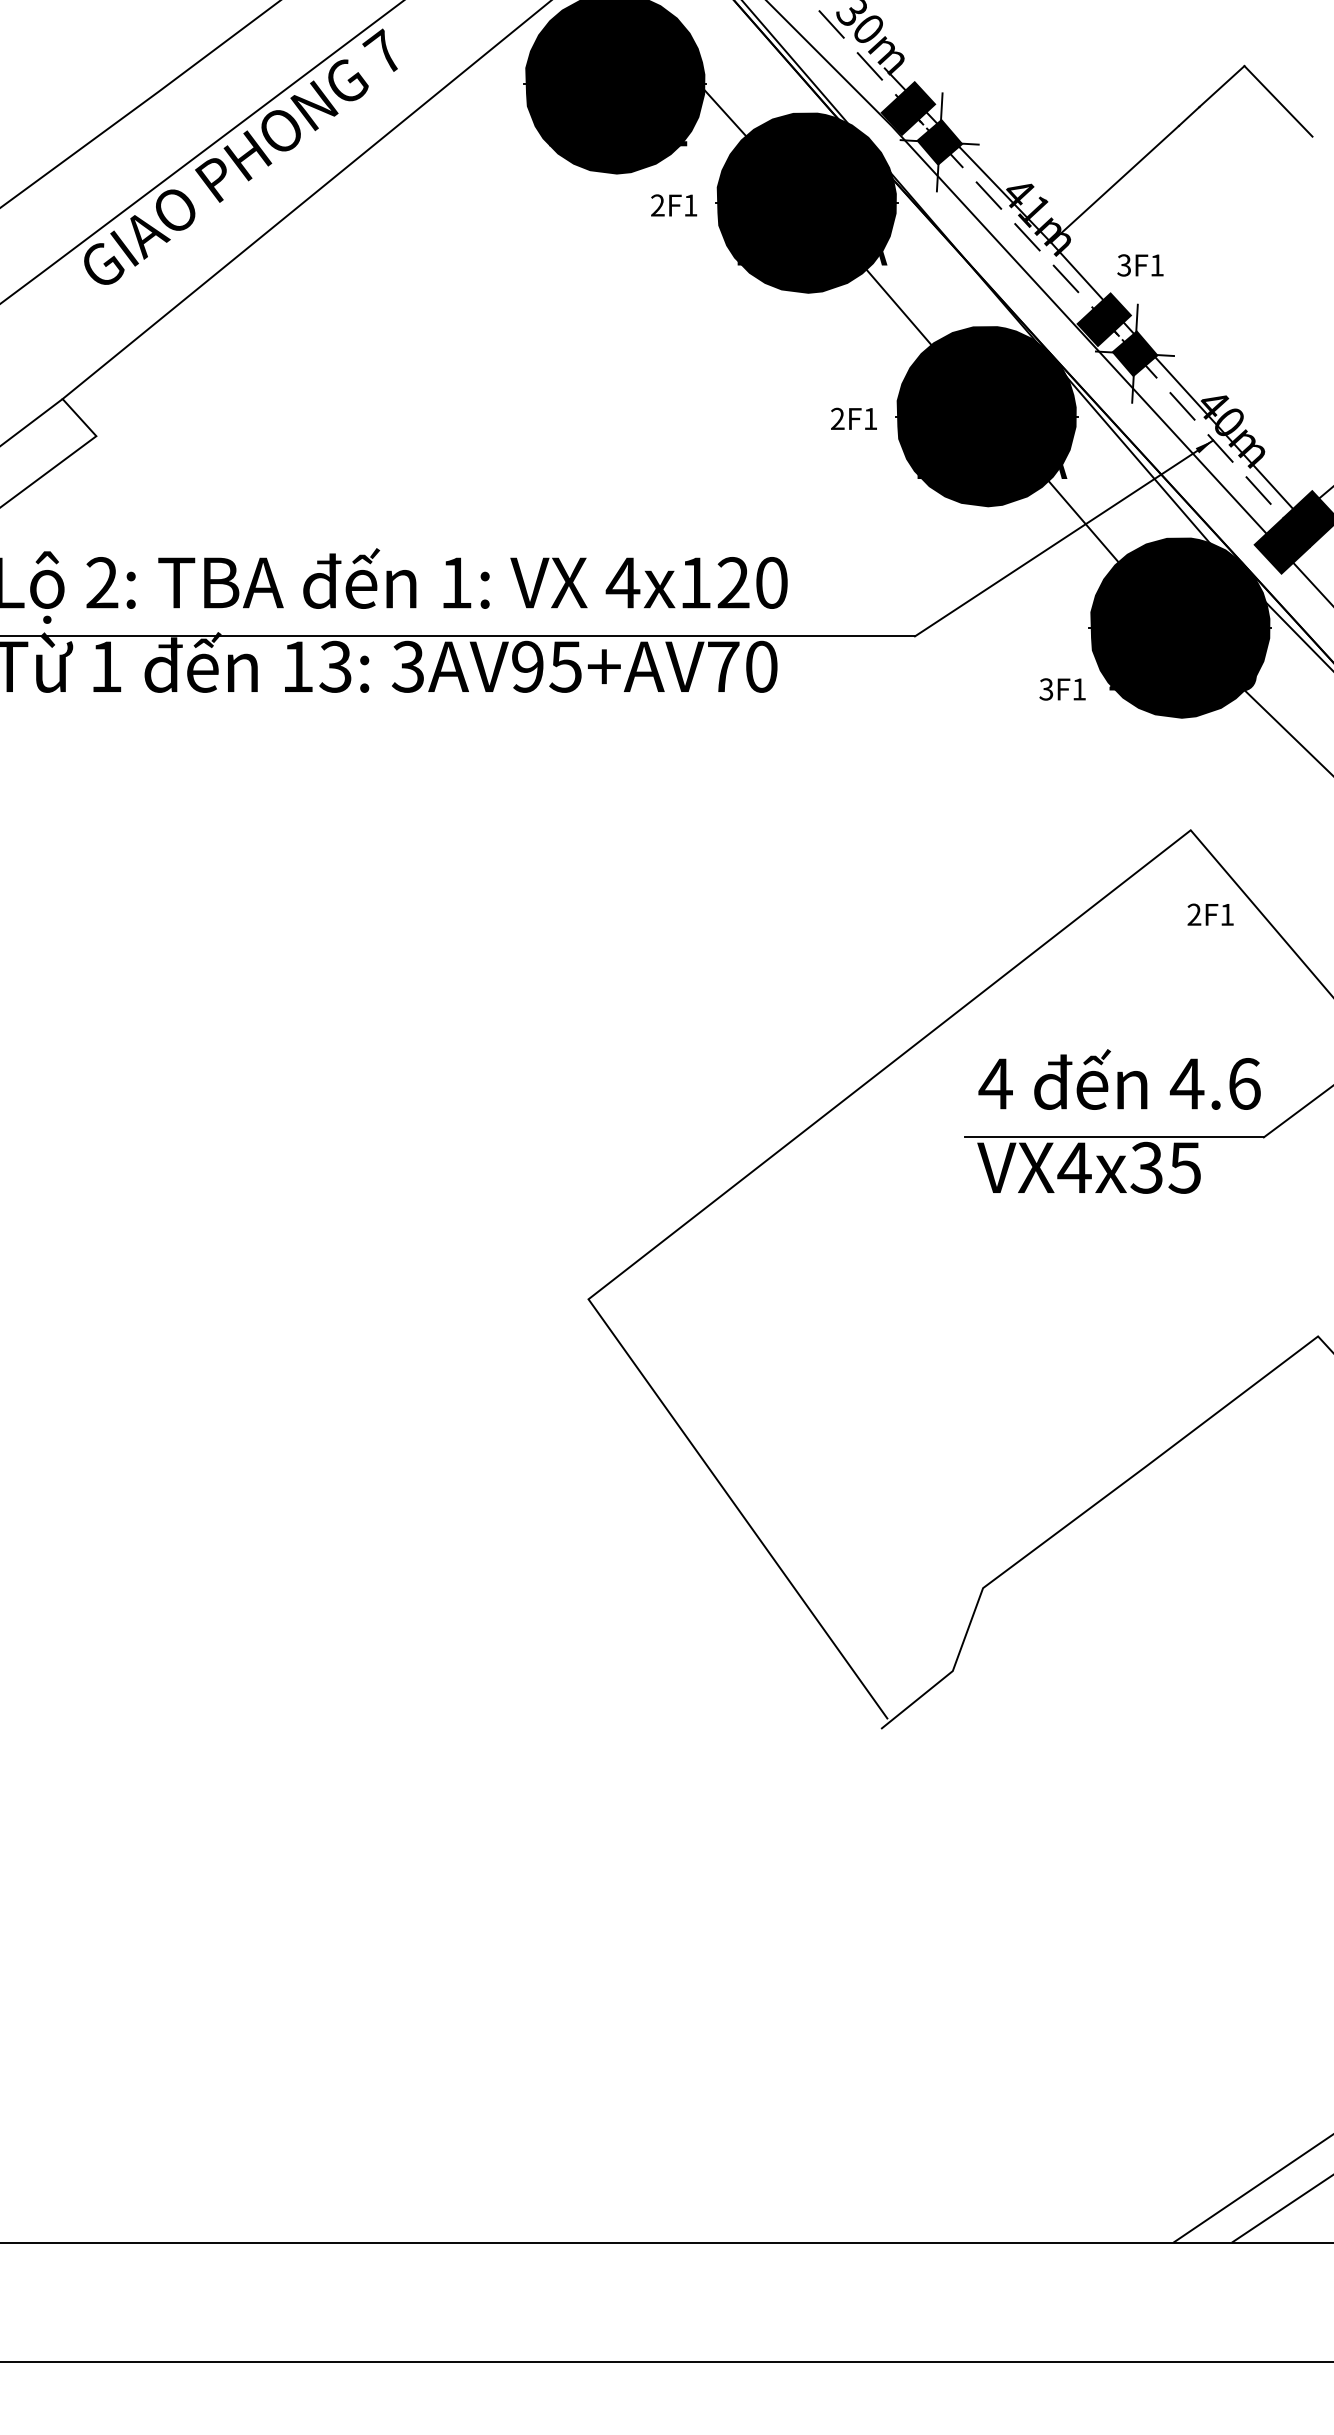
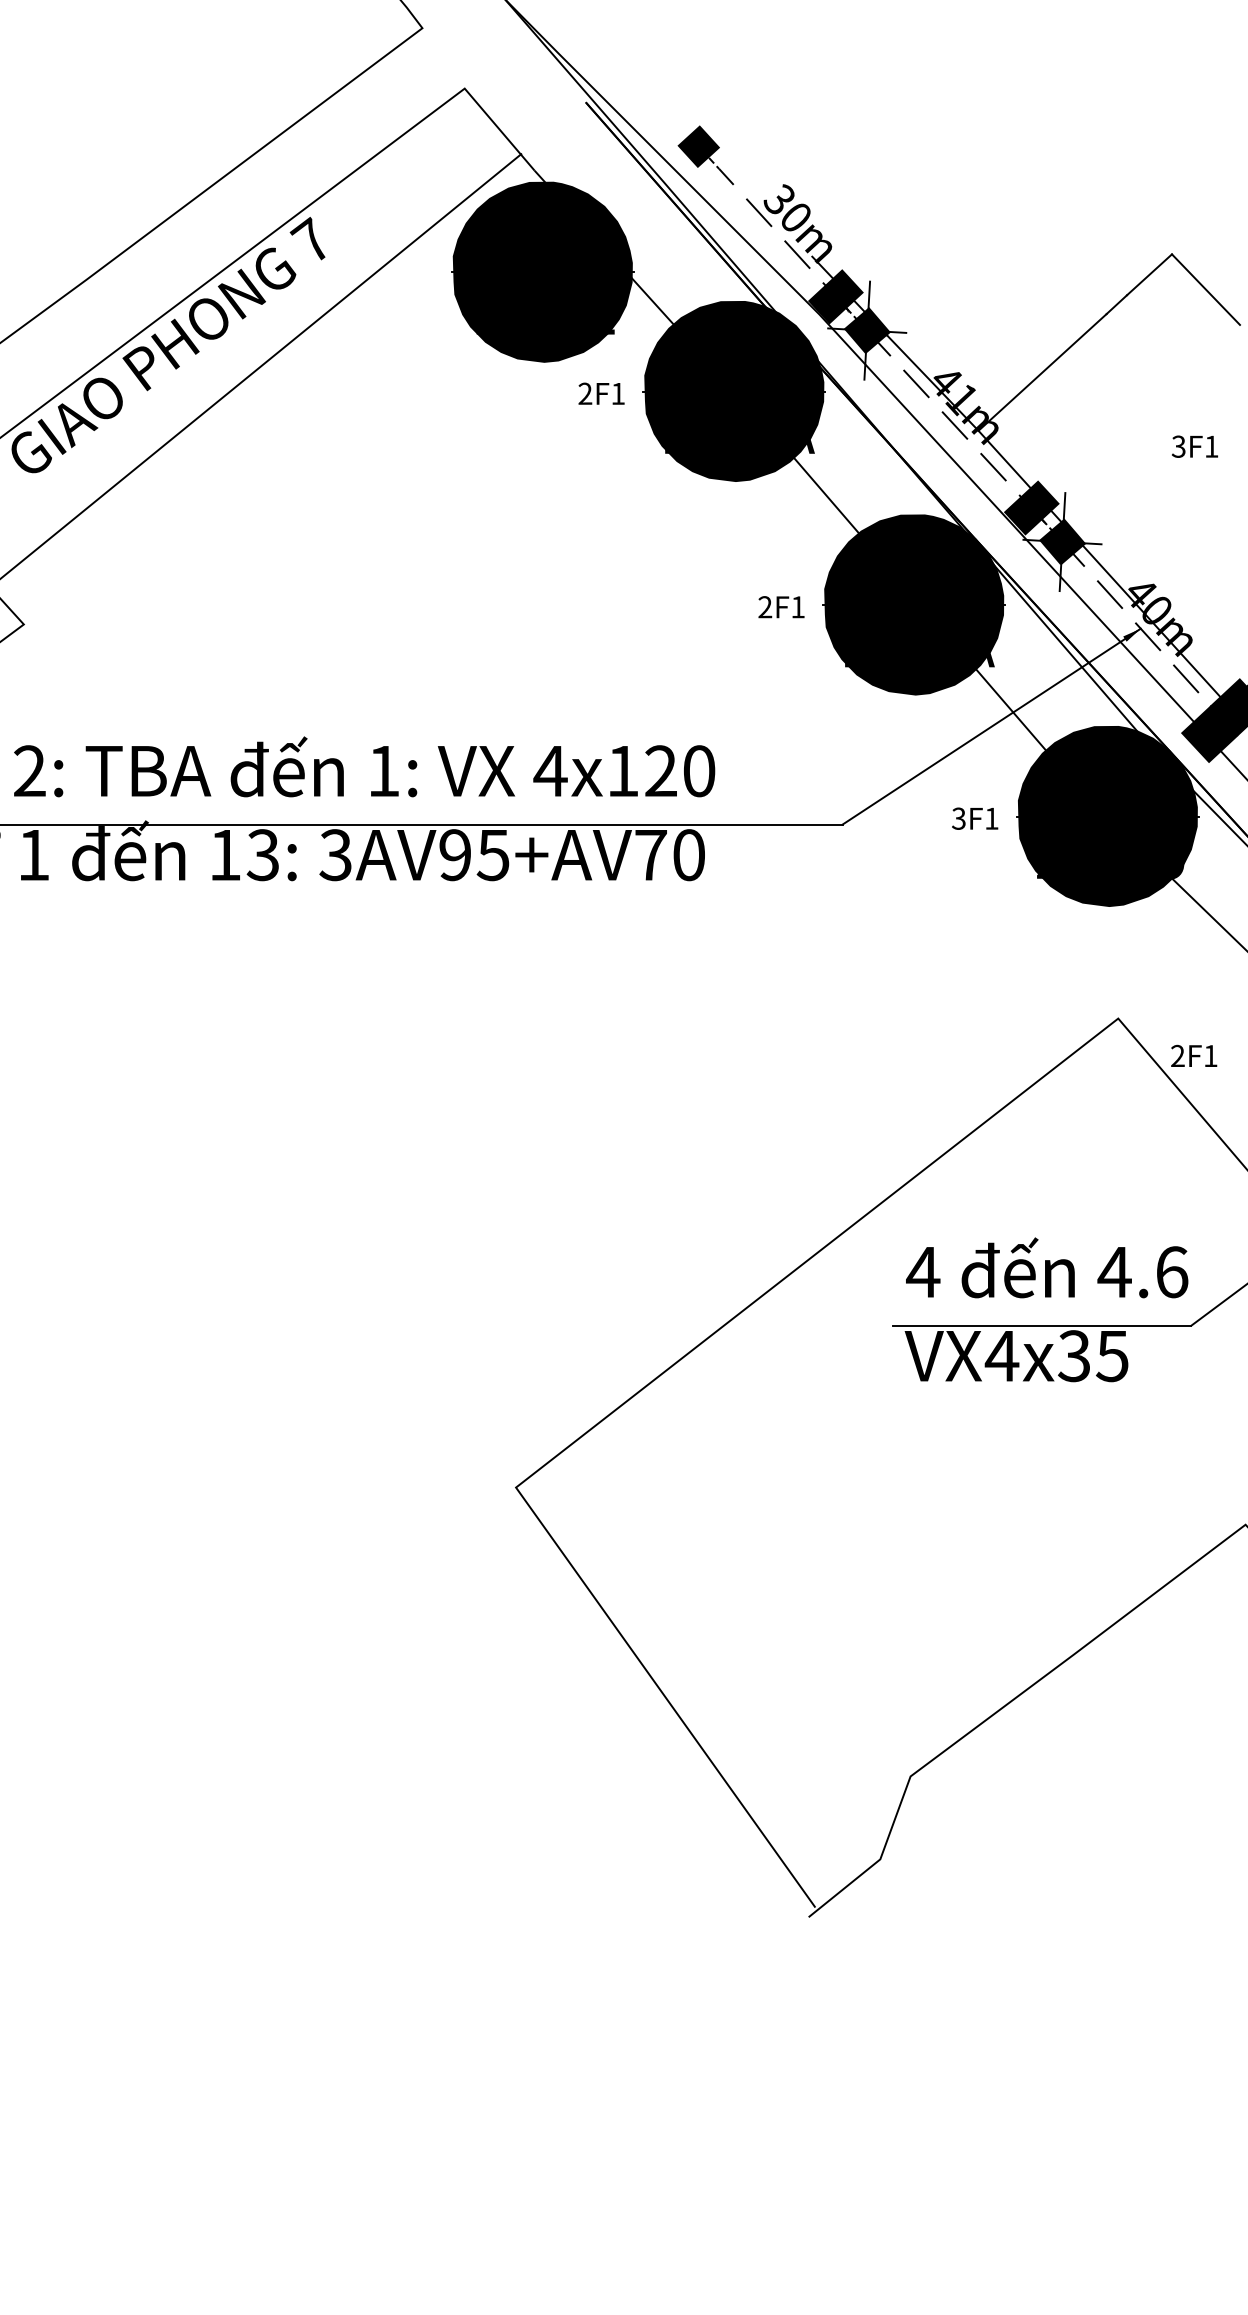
text: (1140, 265) -> (1195, 446), moved
text: (1062, 689) -> (975, 818), moved
text: (1210, 914) -> (1194, 1055), moved

